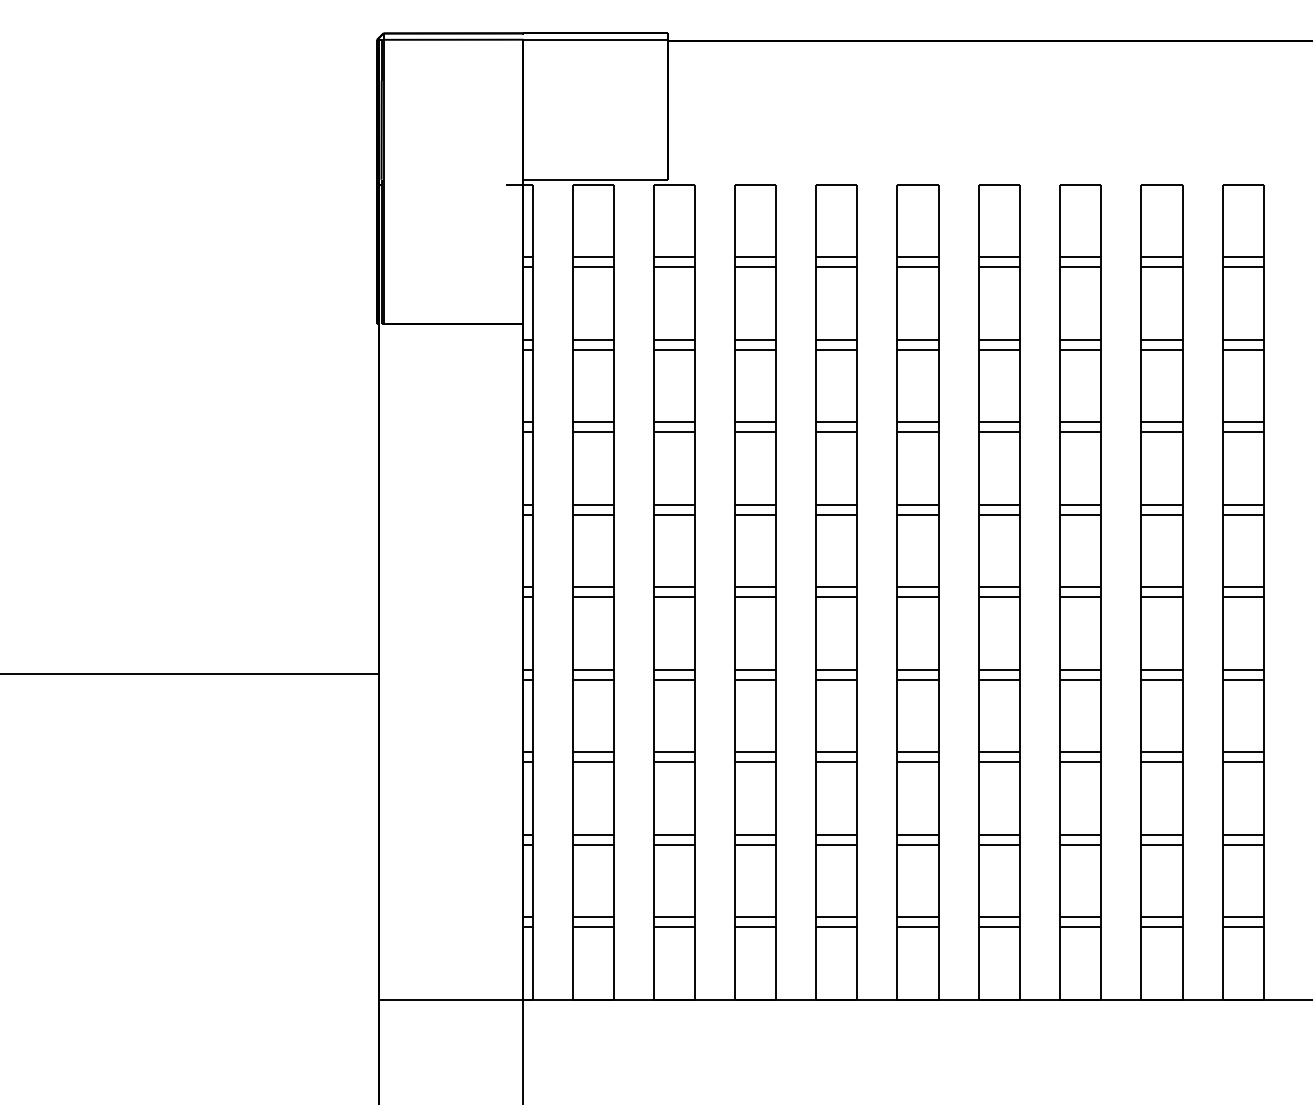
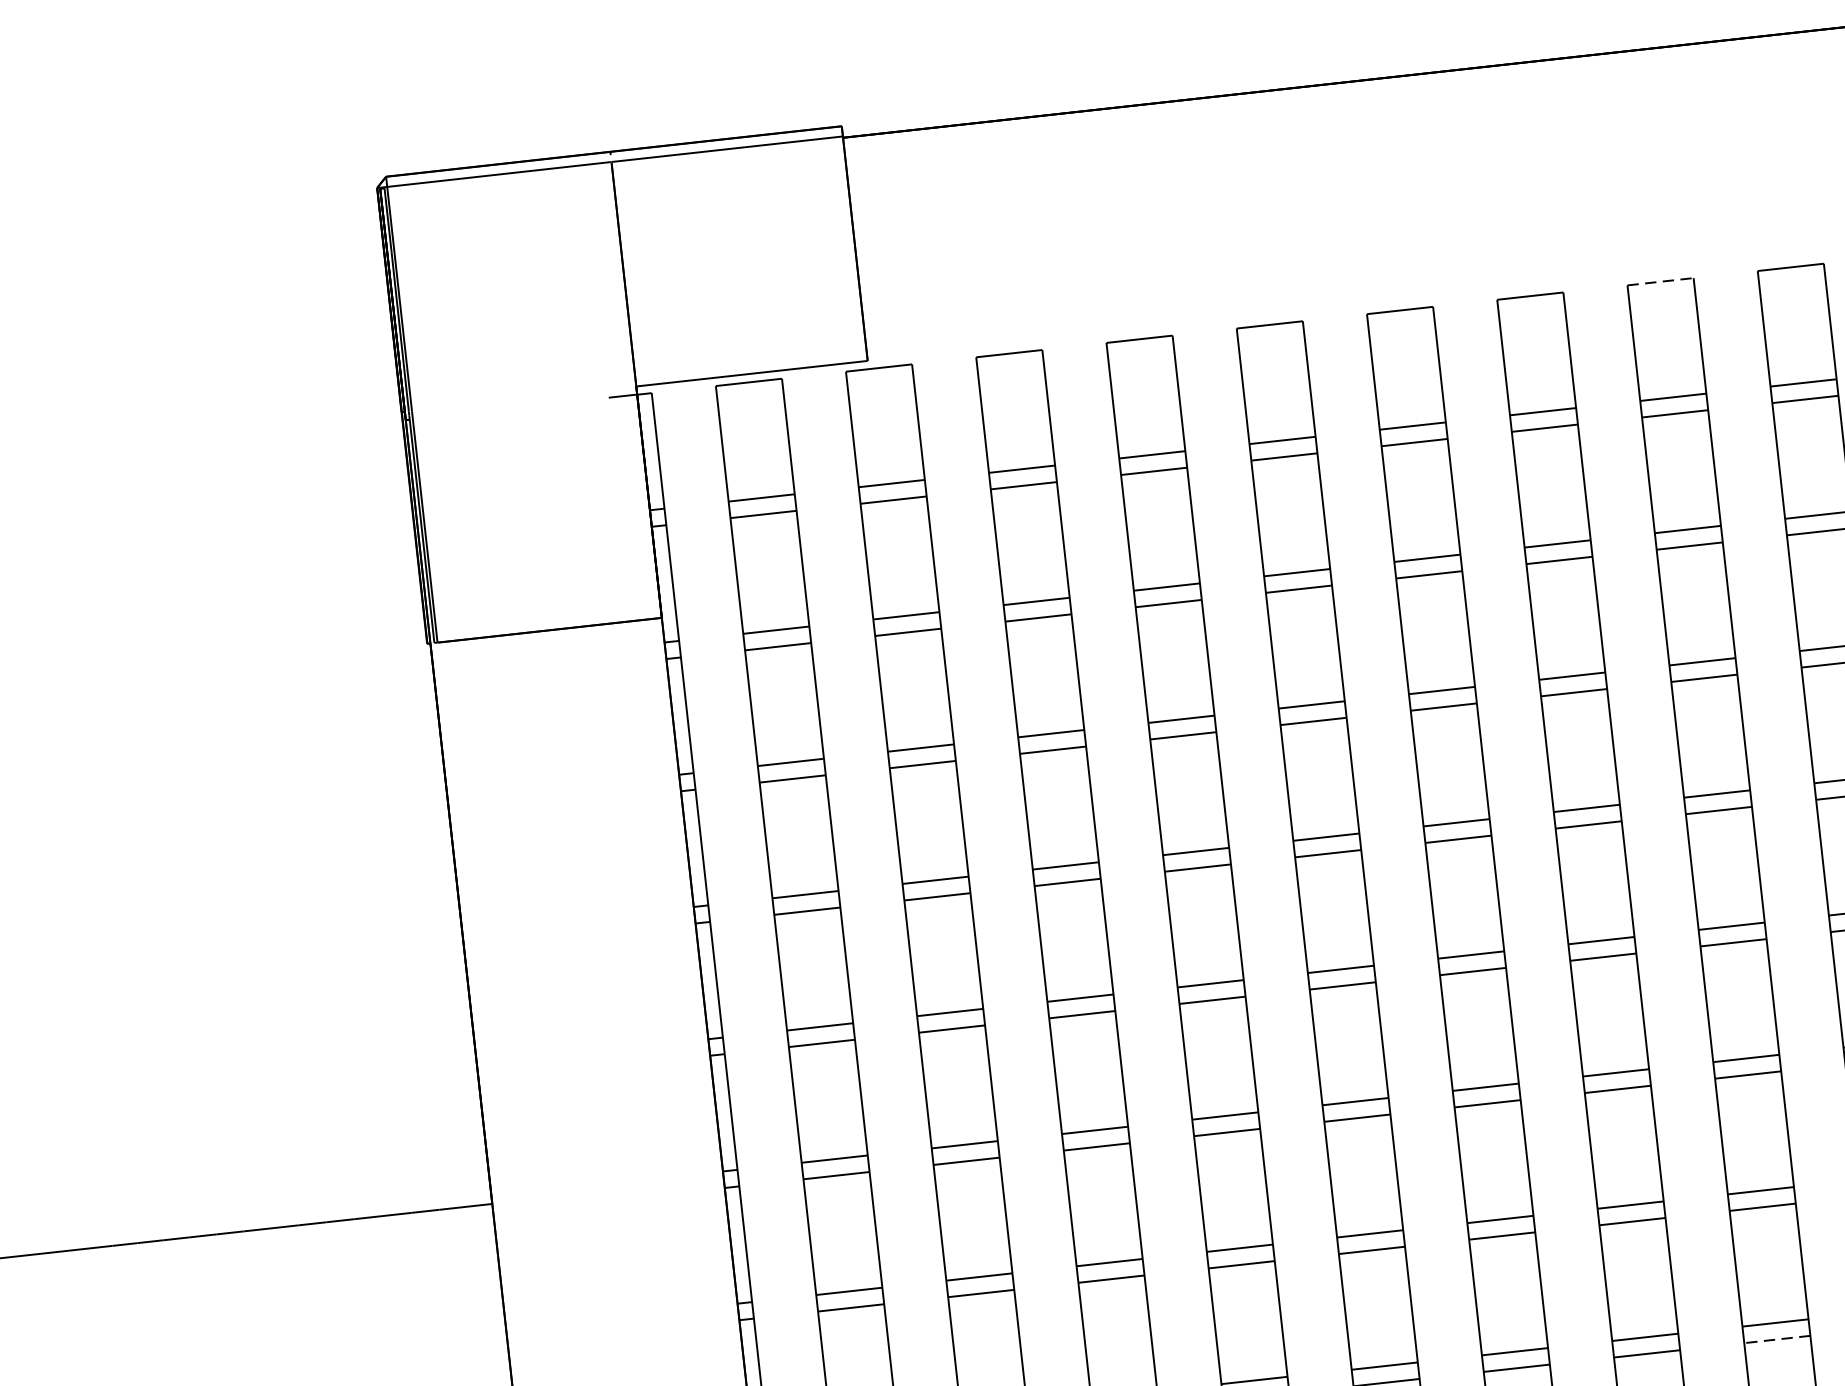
line: (1161, 184) -> (1659, 281), solid -> dashed
line: (1161, 844) -> (1776, 1339), solid -> dashed

